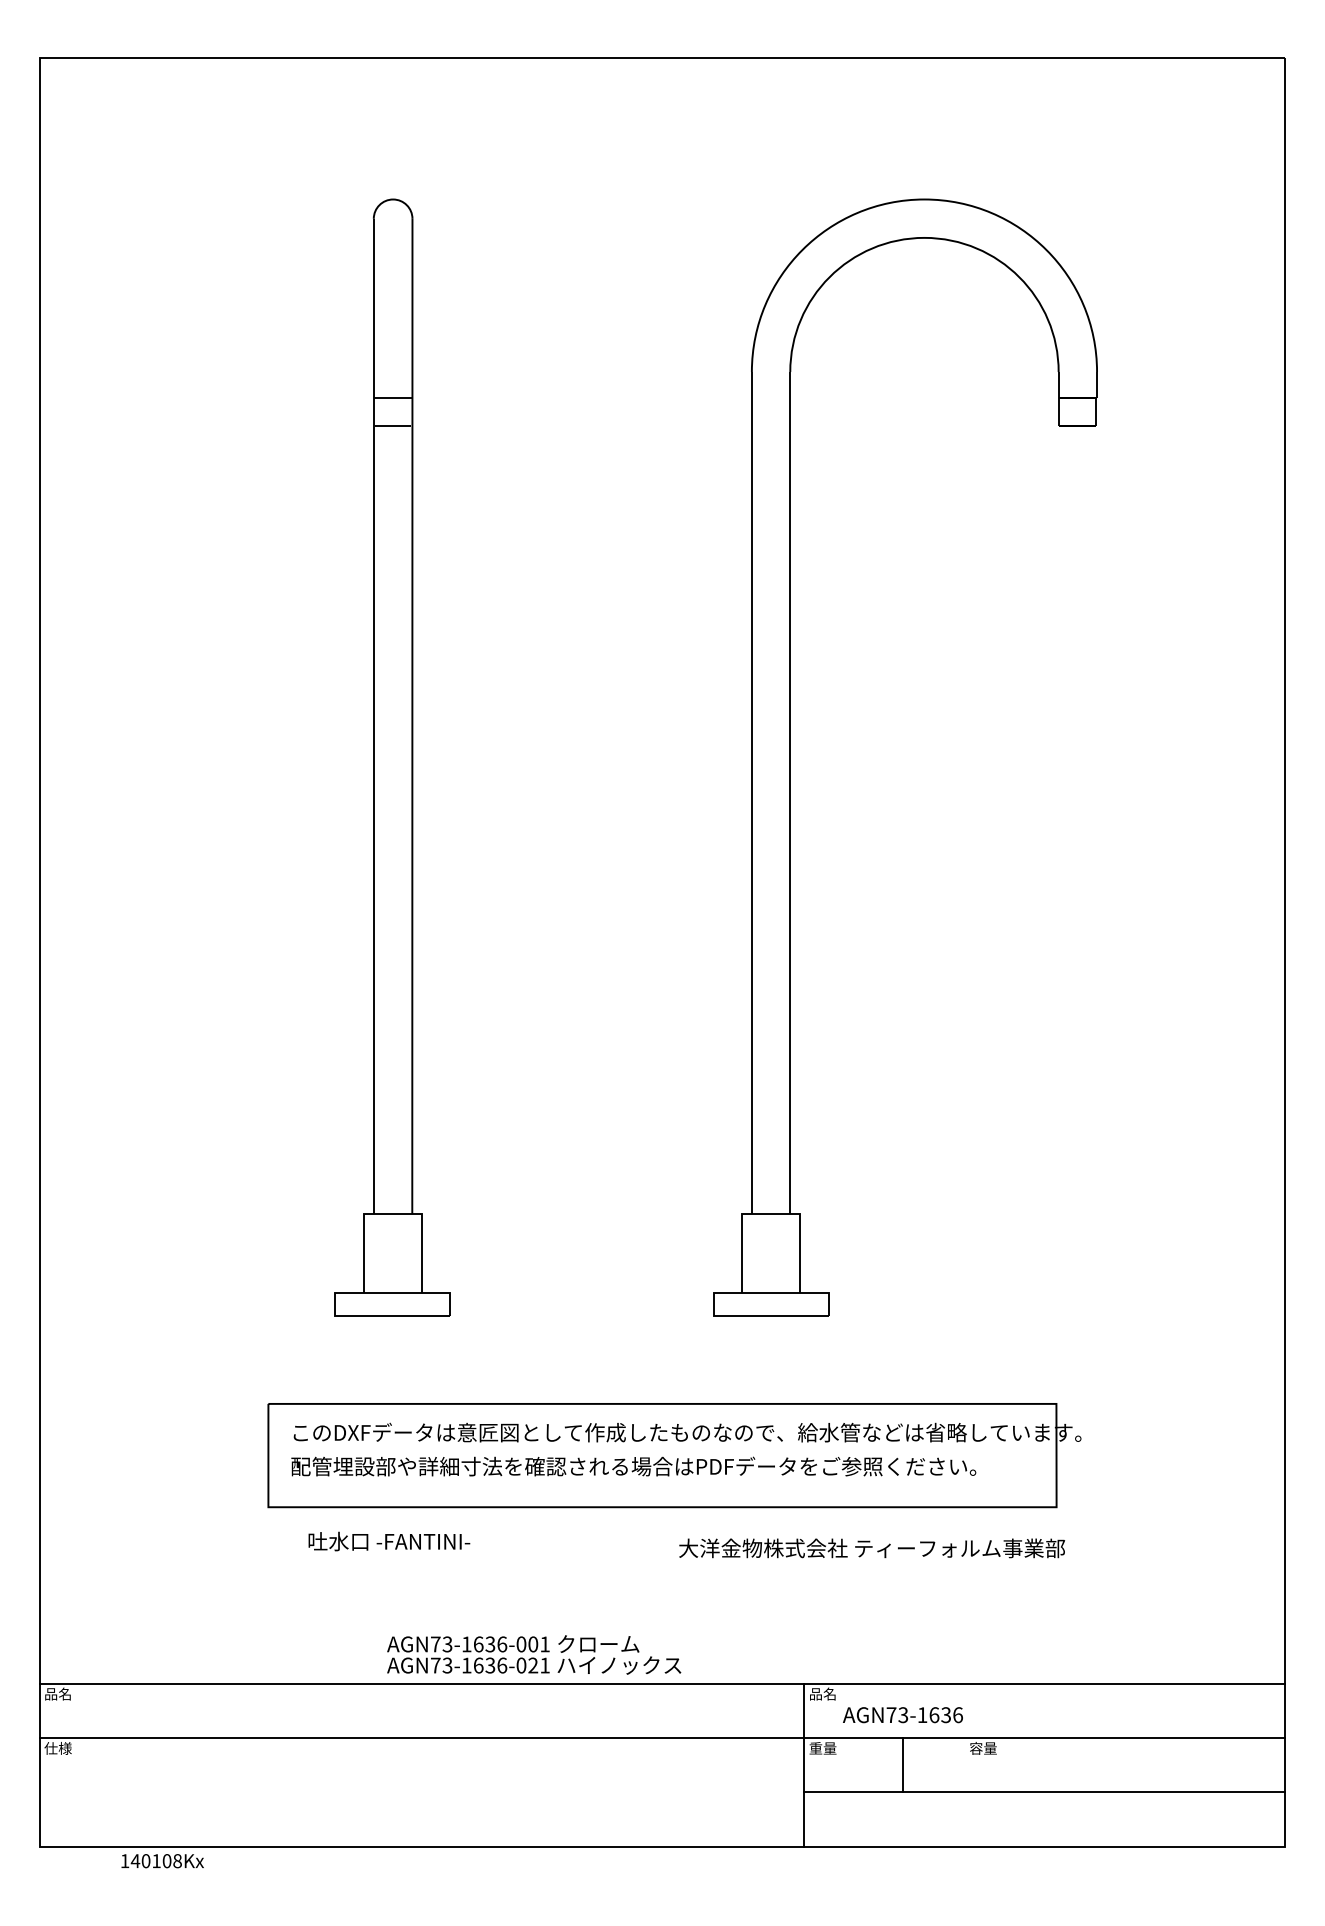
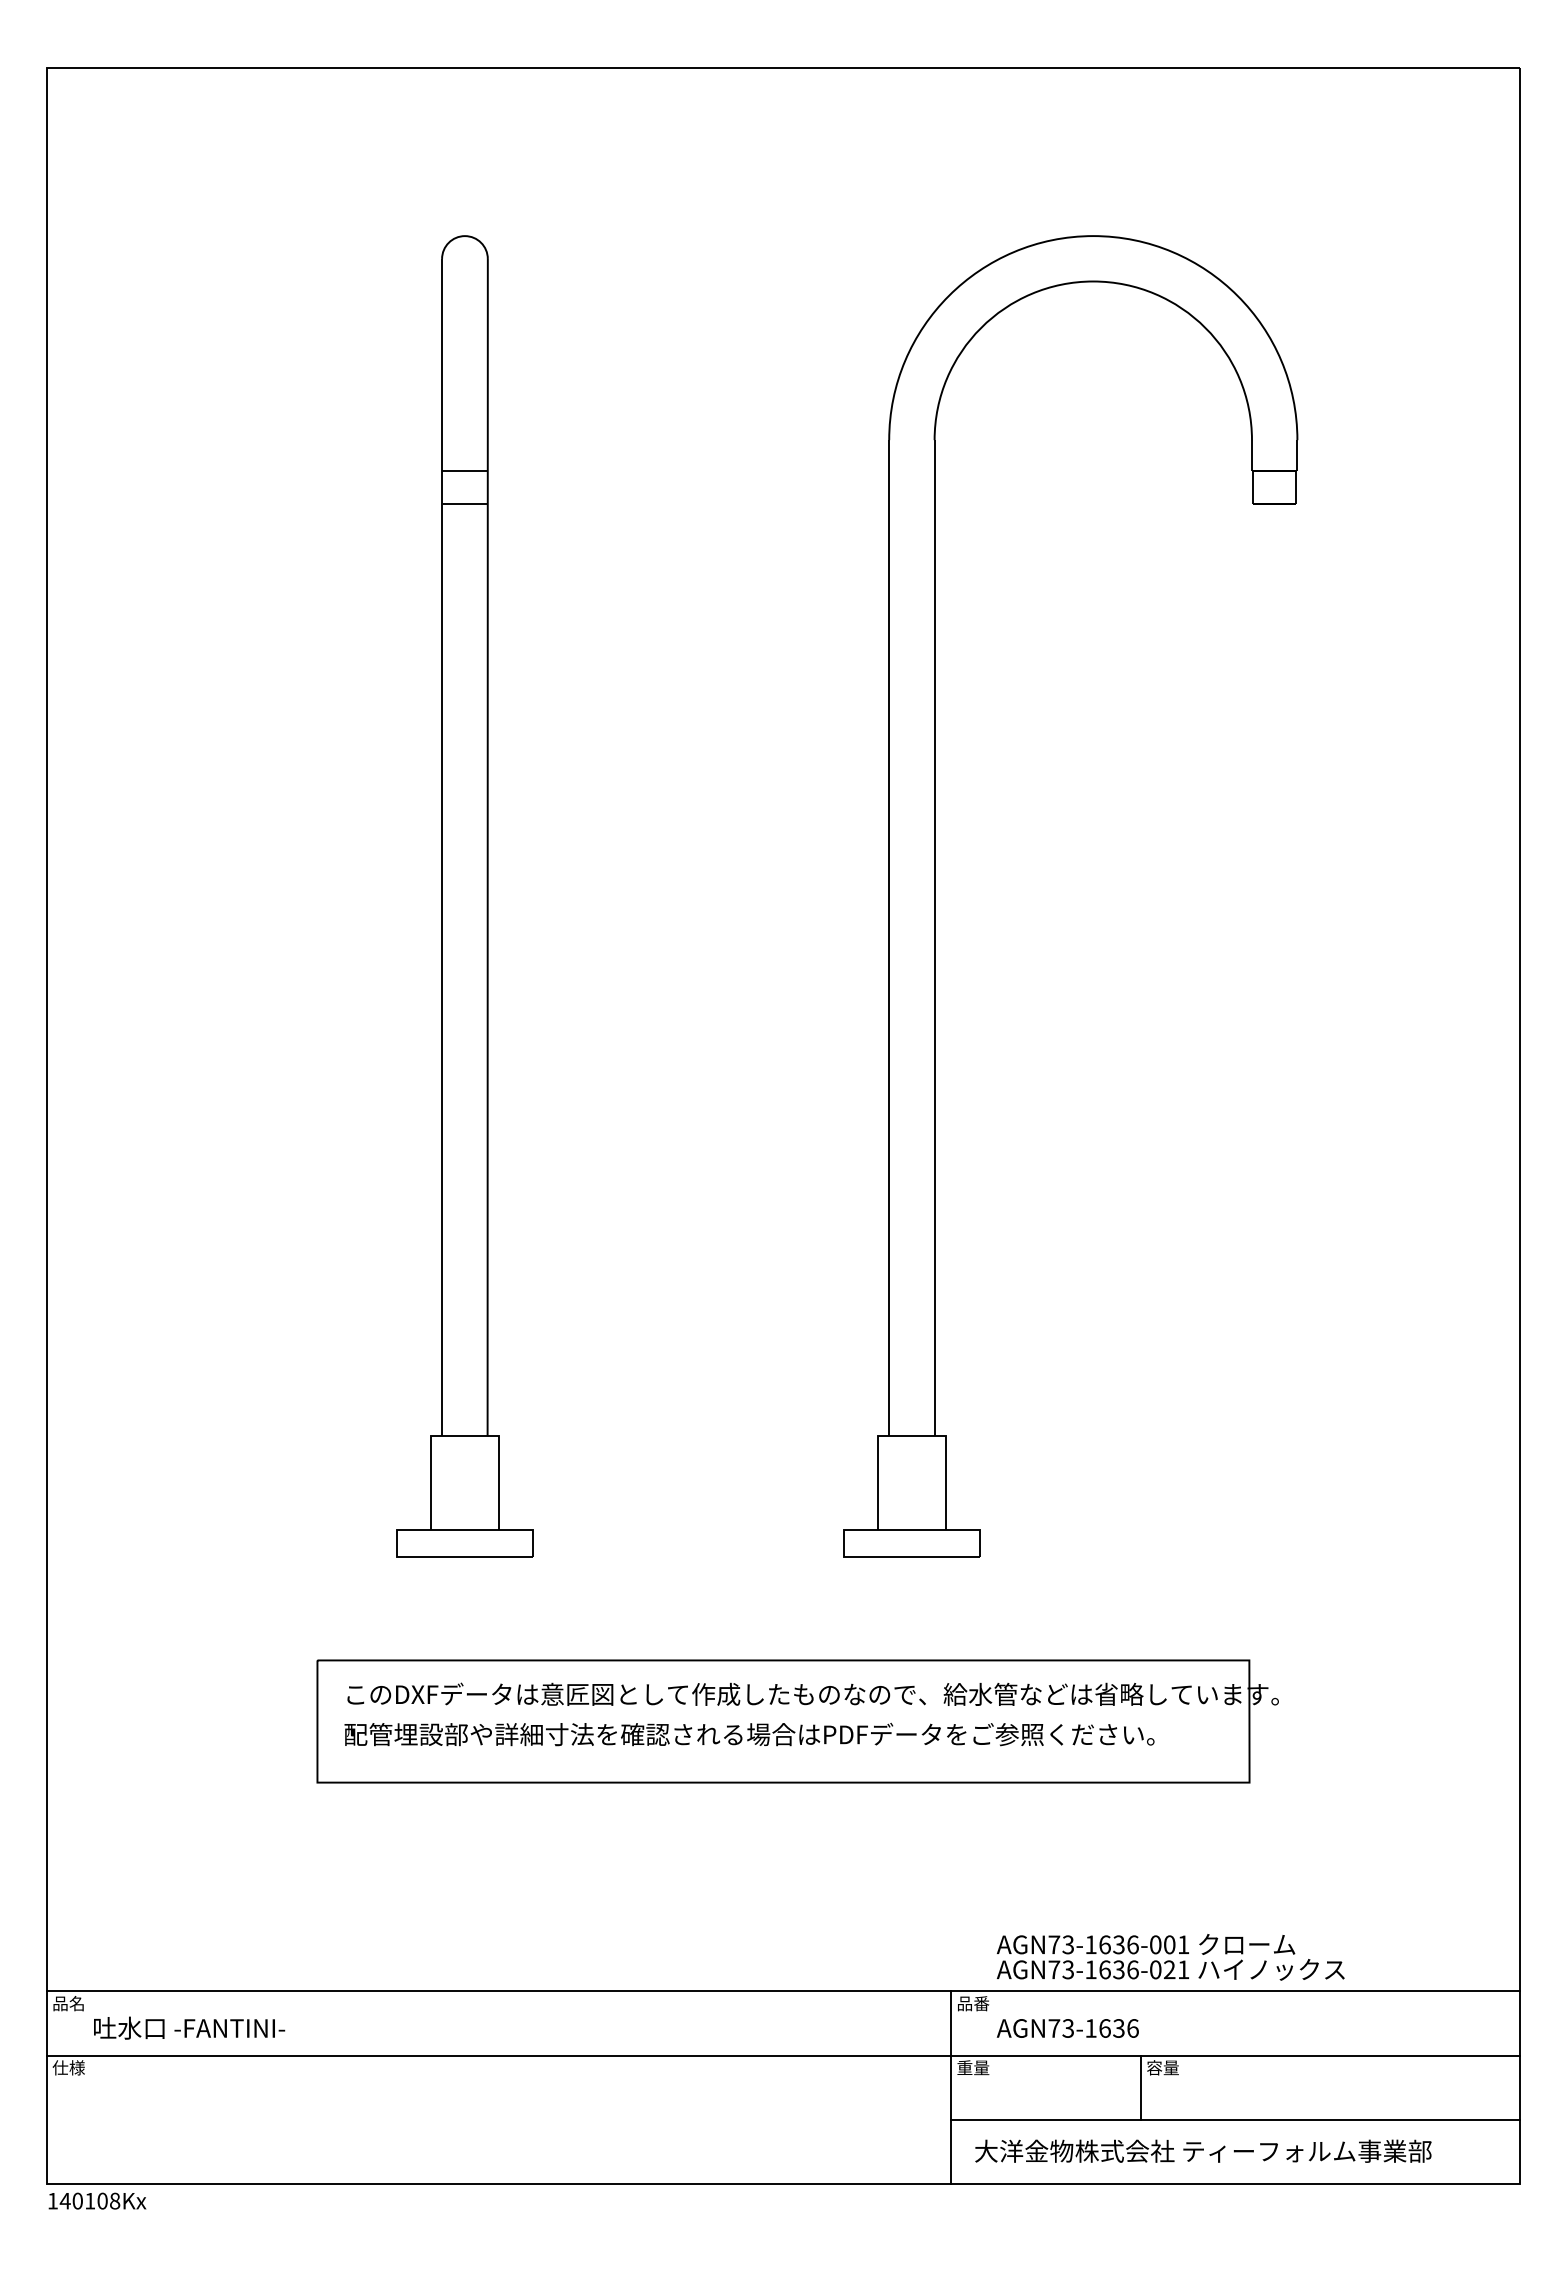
text: (389, 1540) -> (189, 2027), moved
text: (872, 1547) -> (1203, 2150), moved
text: (533, 1655) -> (1170, 1957), moved
text: (829, 1694) -> (981, 2003), 品名 -> 品番
line: (902, 1765) -> (1140, 2087), moved
text: (162, 1860) -> (97, 2200), moved

